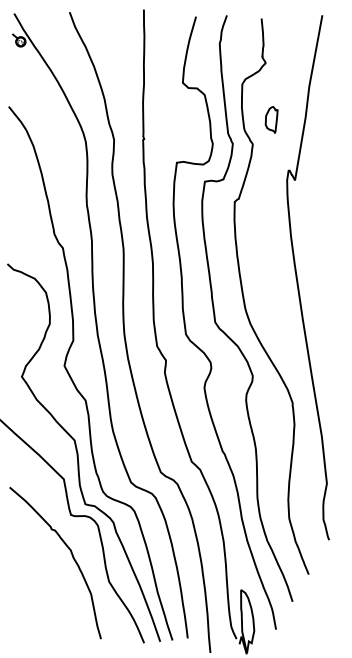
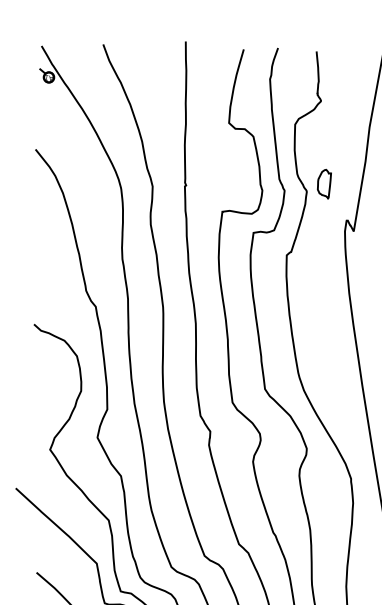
part: (271, 119) -> (324, 183), moved

